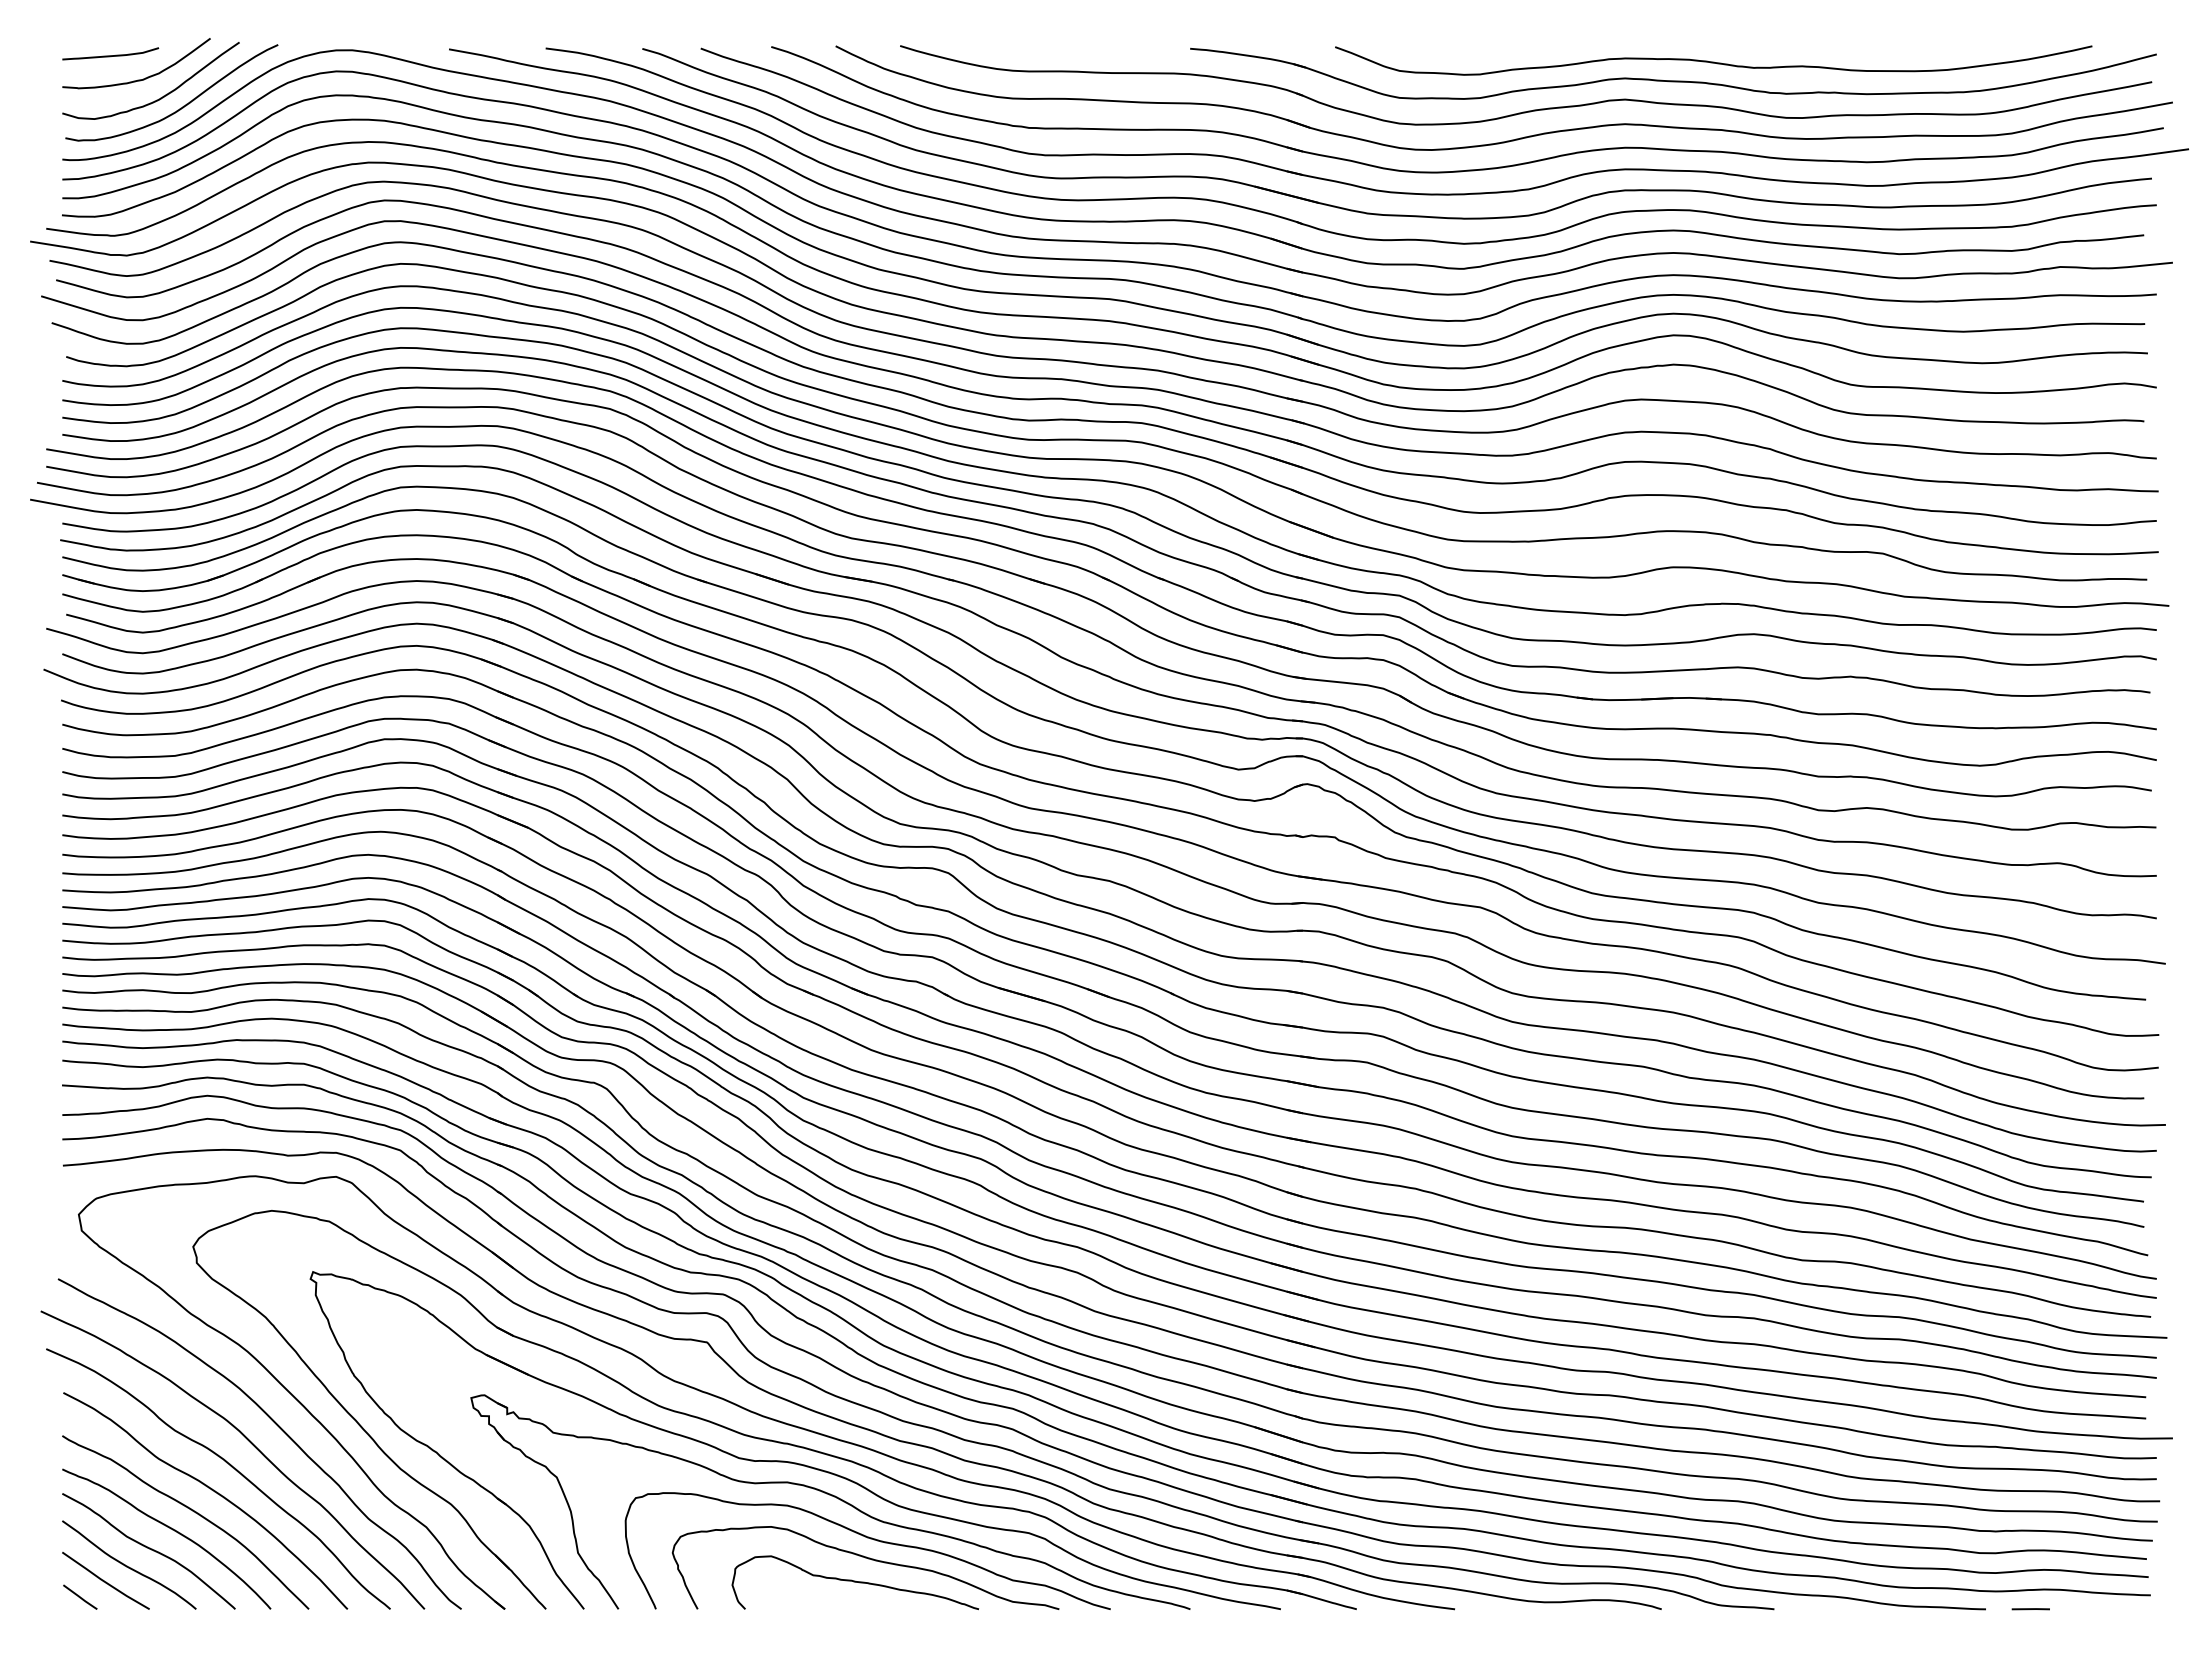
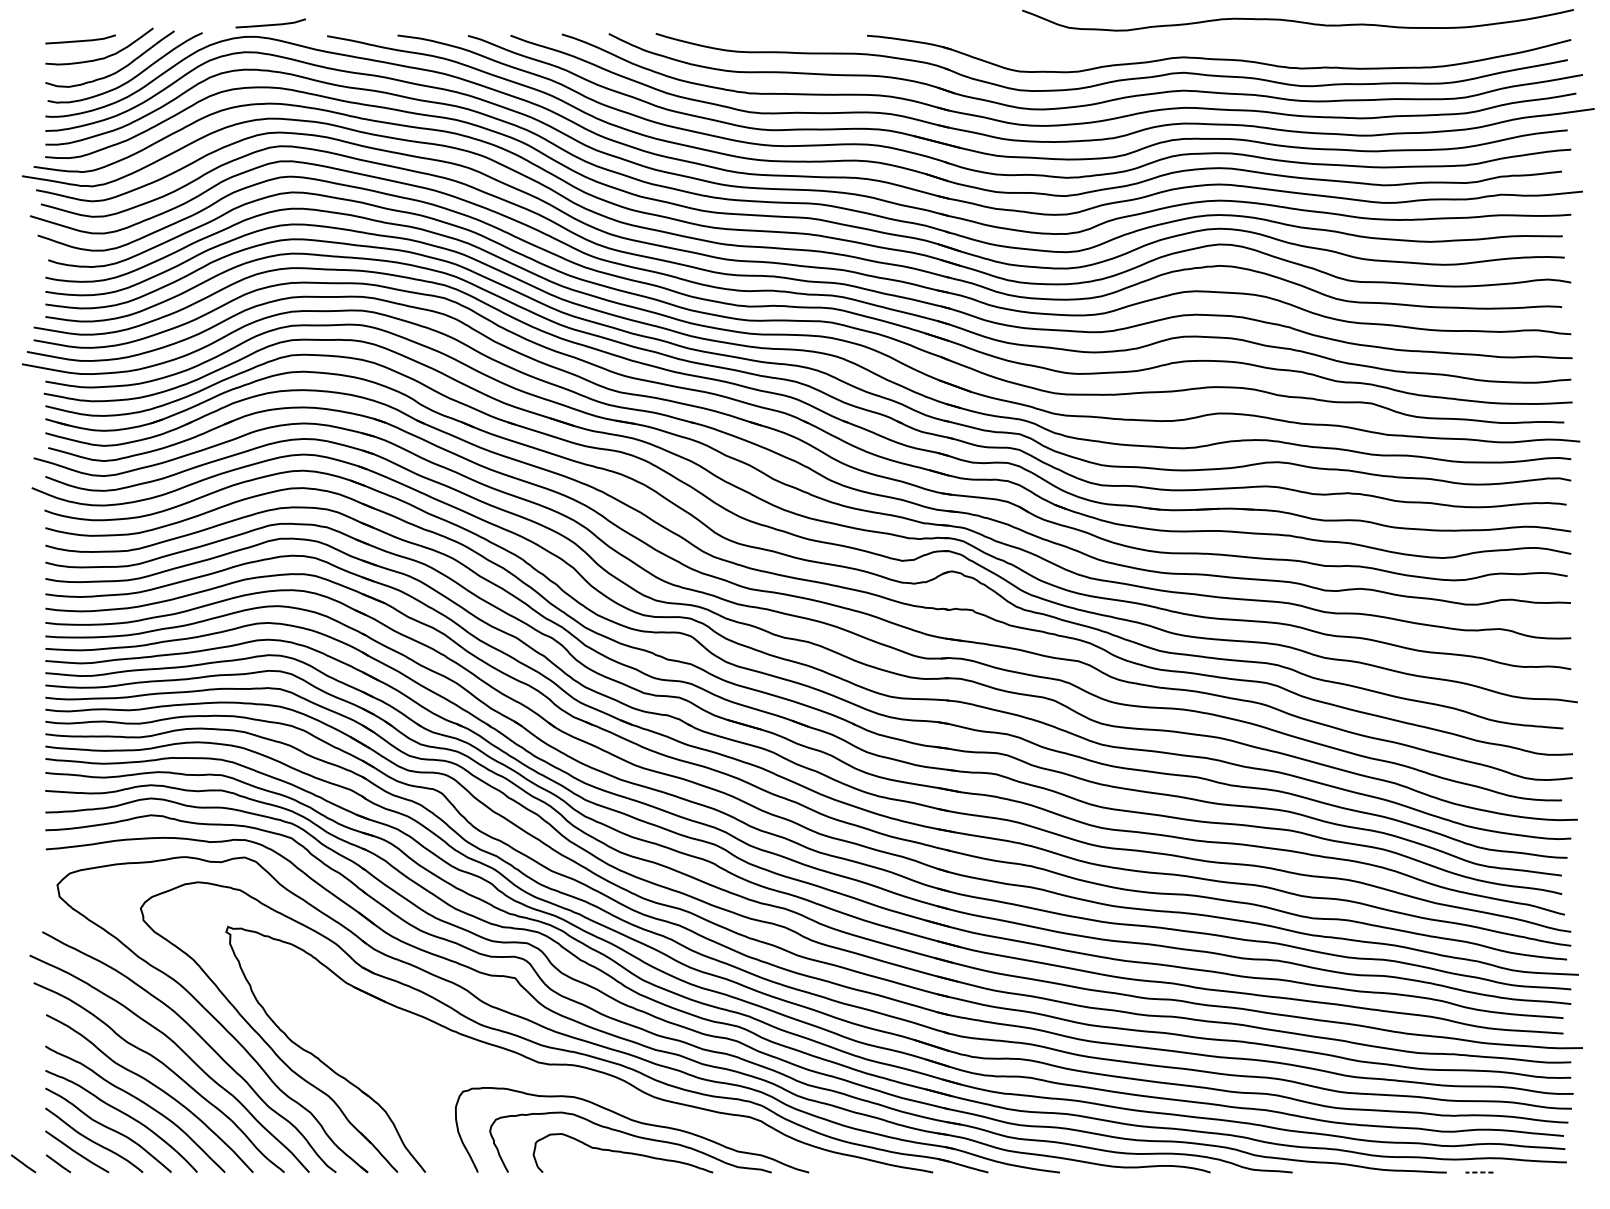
curve: (371, 33) -> (270, 24), added
curve: (1713, 61) -> (1297, 20), moved
part: (830, 1501) -> (605, 1094), removed
line: (32, 1596) -> (23, 1163), added
line: (2031, 1609) -> (1479, 1172), solid -> dashed

